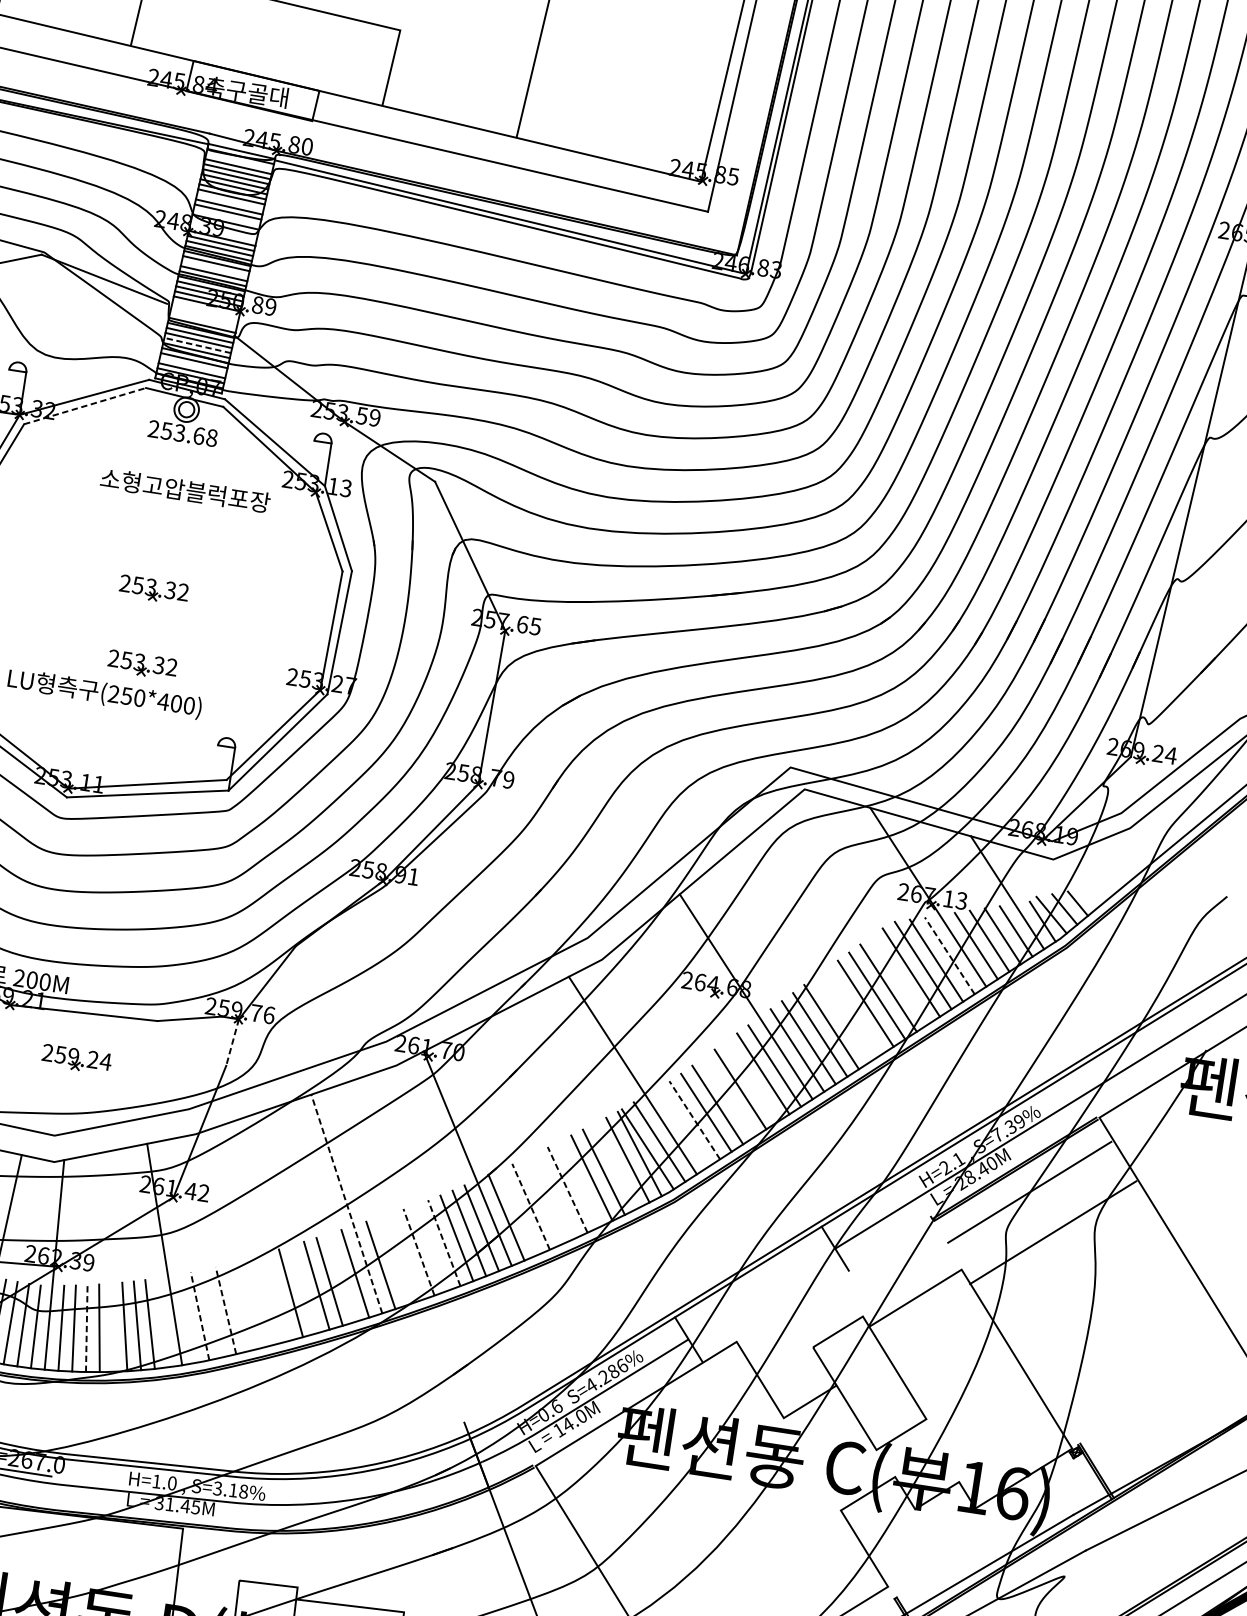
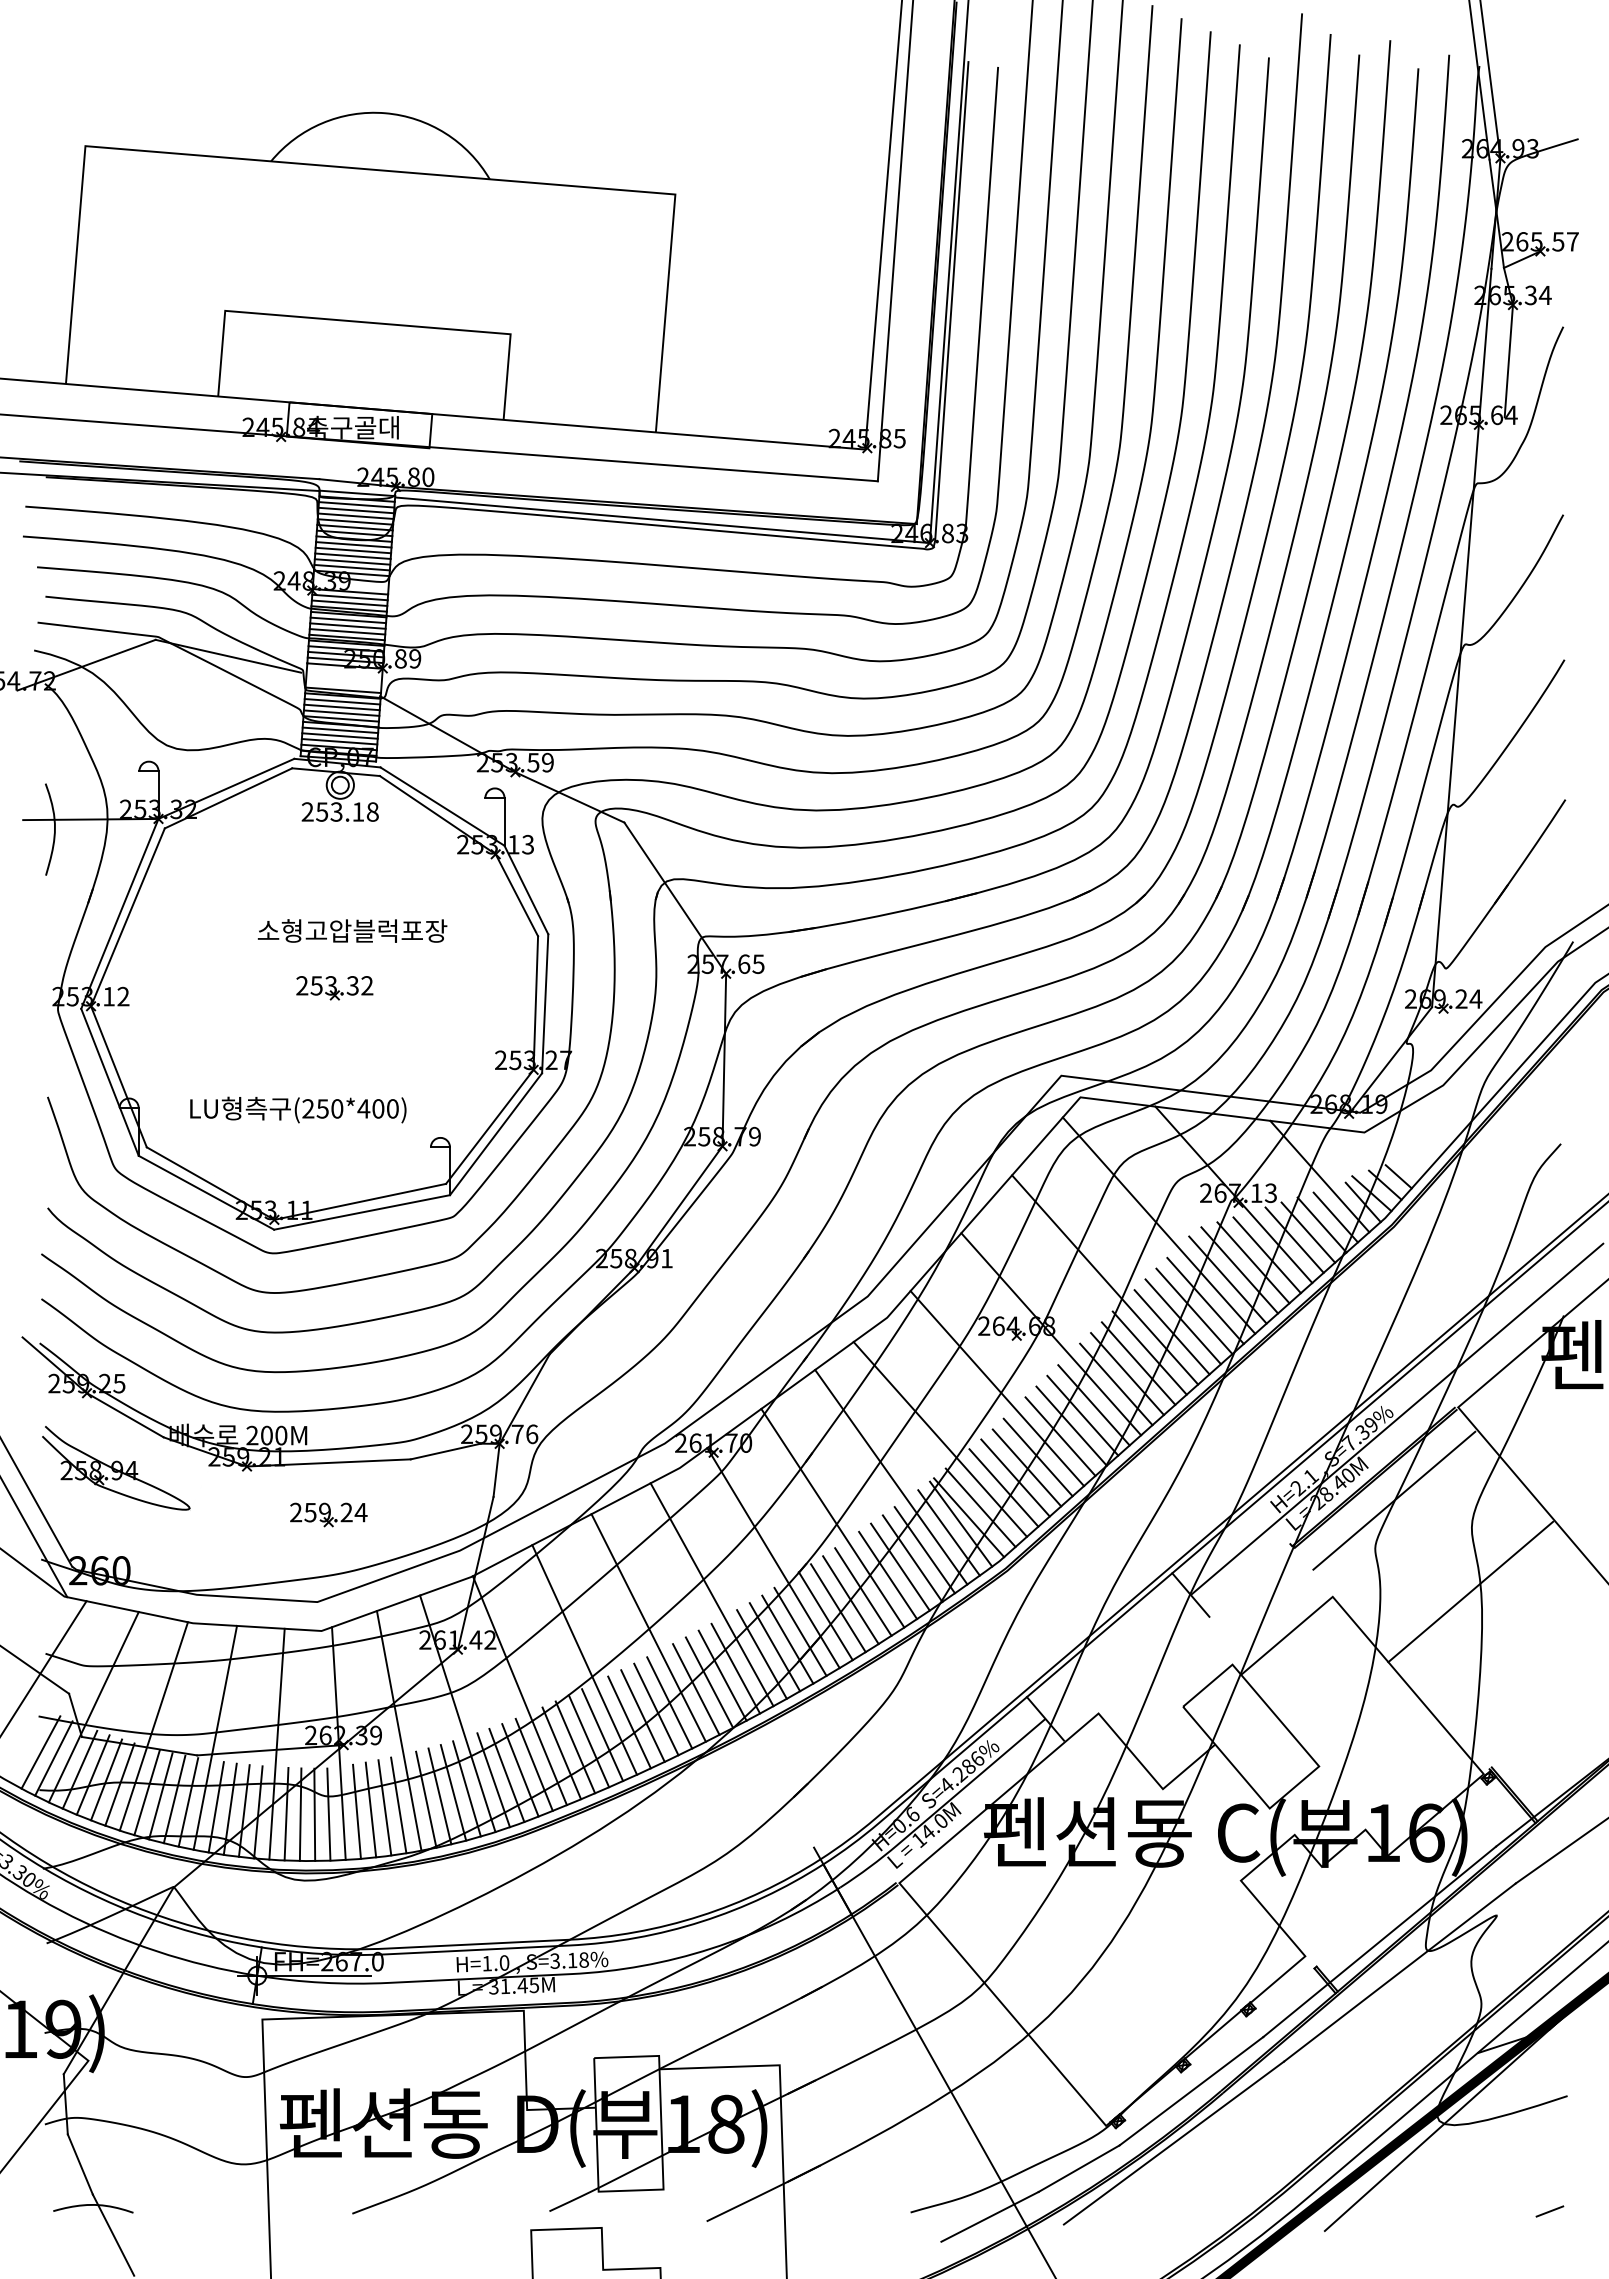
line: (239, 161) -> (356, 504), added
line: (230, 201) -> (353, 550), added
line: (226, 216) -> (351, 567), added
line: (214, 268) -> (347, 625), added
line: (197, 345) -> (341, 713), dashed -> solid
line: (192, 365) -> (339, 735), added
line: (85, 406) -> (228, 798), dashed -> solid
text: (199, 435) -> (358, 811), 253.68 -> 253.18
text: (185, 490) -> (352, 930), moved
part: (142, 665) -> (334, 1072), removed
line: (856, 914) -> (1158, 1225), added
line: (802, 955) -> (1105, 1279), added
line: (950, 956) -> (1267, 1255), dashed -> solid
line: (853, 1011) -> (1171, 1332), added
line: (690, 1037) -> (997, 1388), added
line: (232, 1042) -> (496, 1470), dashed -> solid
line: (751, 1081) -> (1071, 1425), added
line: (584, 1101) -> (891, 1476), added
line: (694, 1120) -> (1015, 1478), dashed -> solid
line: (682, 1127) -> (1003, 1487), added
line: (525, 1130) -> (832, 1517), added
line: (407, 1182) -> (711, 1594), added
line: (579, 1183) -> (900, 1566), added
line: (567, 1189) -> (887, 1575), dashed -> solid
line: (543, 1200) -> (863, 1591), added
line: (346, 1203) -> (648, 1627), dashed -> solid
line: (530, 1207) -> (850, 1600), dashed -> solid
line: (518, 1212) -> (838, 1608), added
line: (285, 1223) -> (584, 1659), added
line: (1053, 1232) -> (1470, 1591), moved
line: (222, 1242) -> (519, 1690), added
line: (443, 1243) -> (761, 1654), dashed -> solid
line: (418, 1252) -> (735, 1668), dashed -> solid
line: (406, 1256) -> (722, 1675), added
line: (109, 1261) -> (398, 1730), added
line: (393, 1261) -> (709, 1682), added
line: (342, 1277) -> (656, 1709), added
line: (277, 1297) -> (588, 1741), added
line: (265, 1300) -> (575, 1747), added
line: (251, 1304) -> (561, 1753), added
line: (226, 1310) -> (534, 1764), dashed -> solid
line: (212, 1313) -> (520, 1770), added
line: (199, 1316) -> (506, 1775), dashed -> solid
line: (187, 1318) -> (493, 1780), added
line: (162, 1322) -> (466, 1788), added
line: (86, 1328) -> (384, 1807), dashed -> solid

